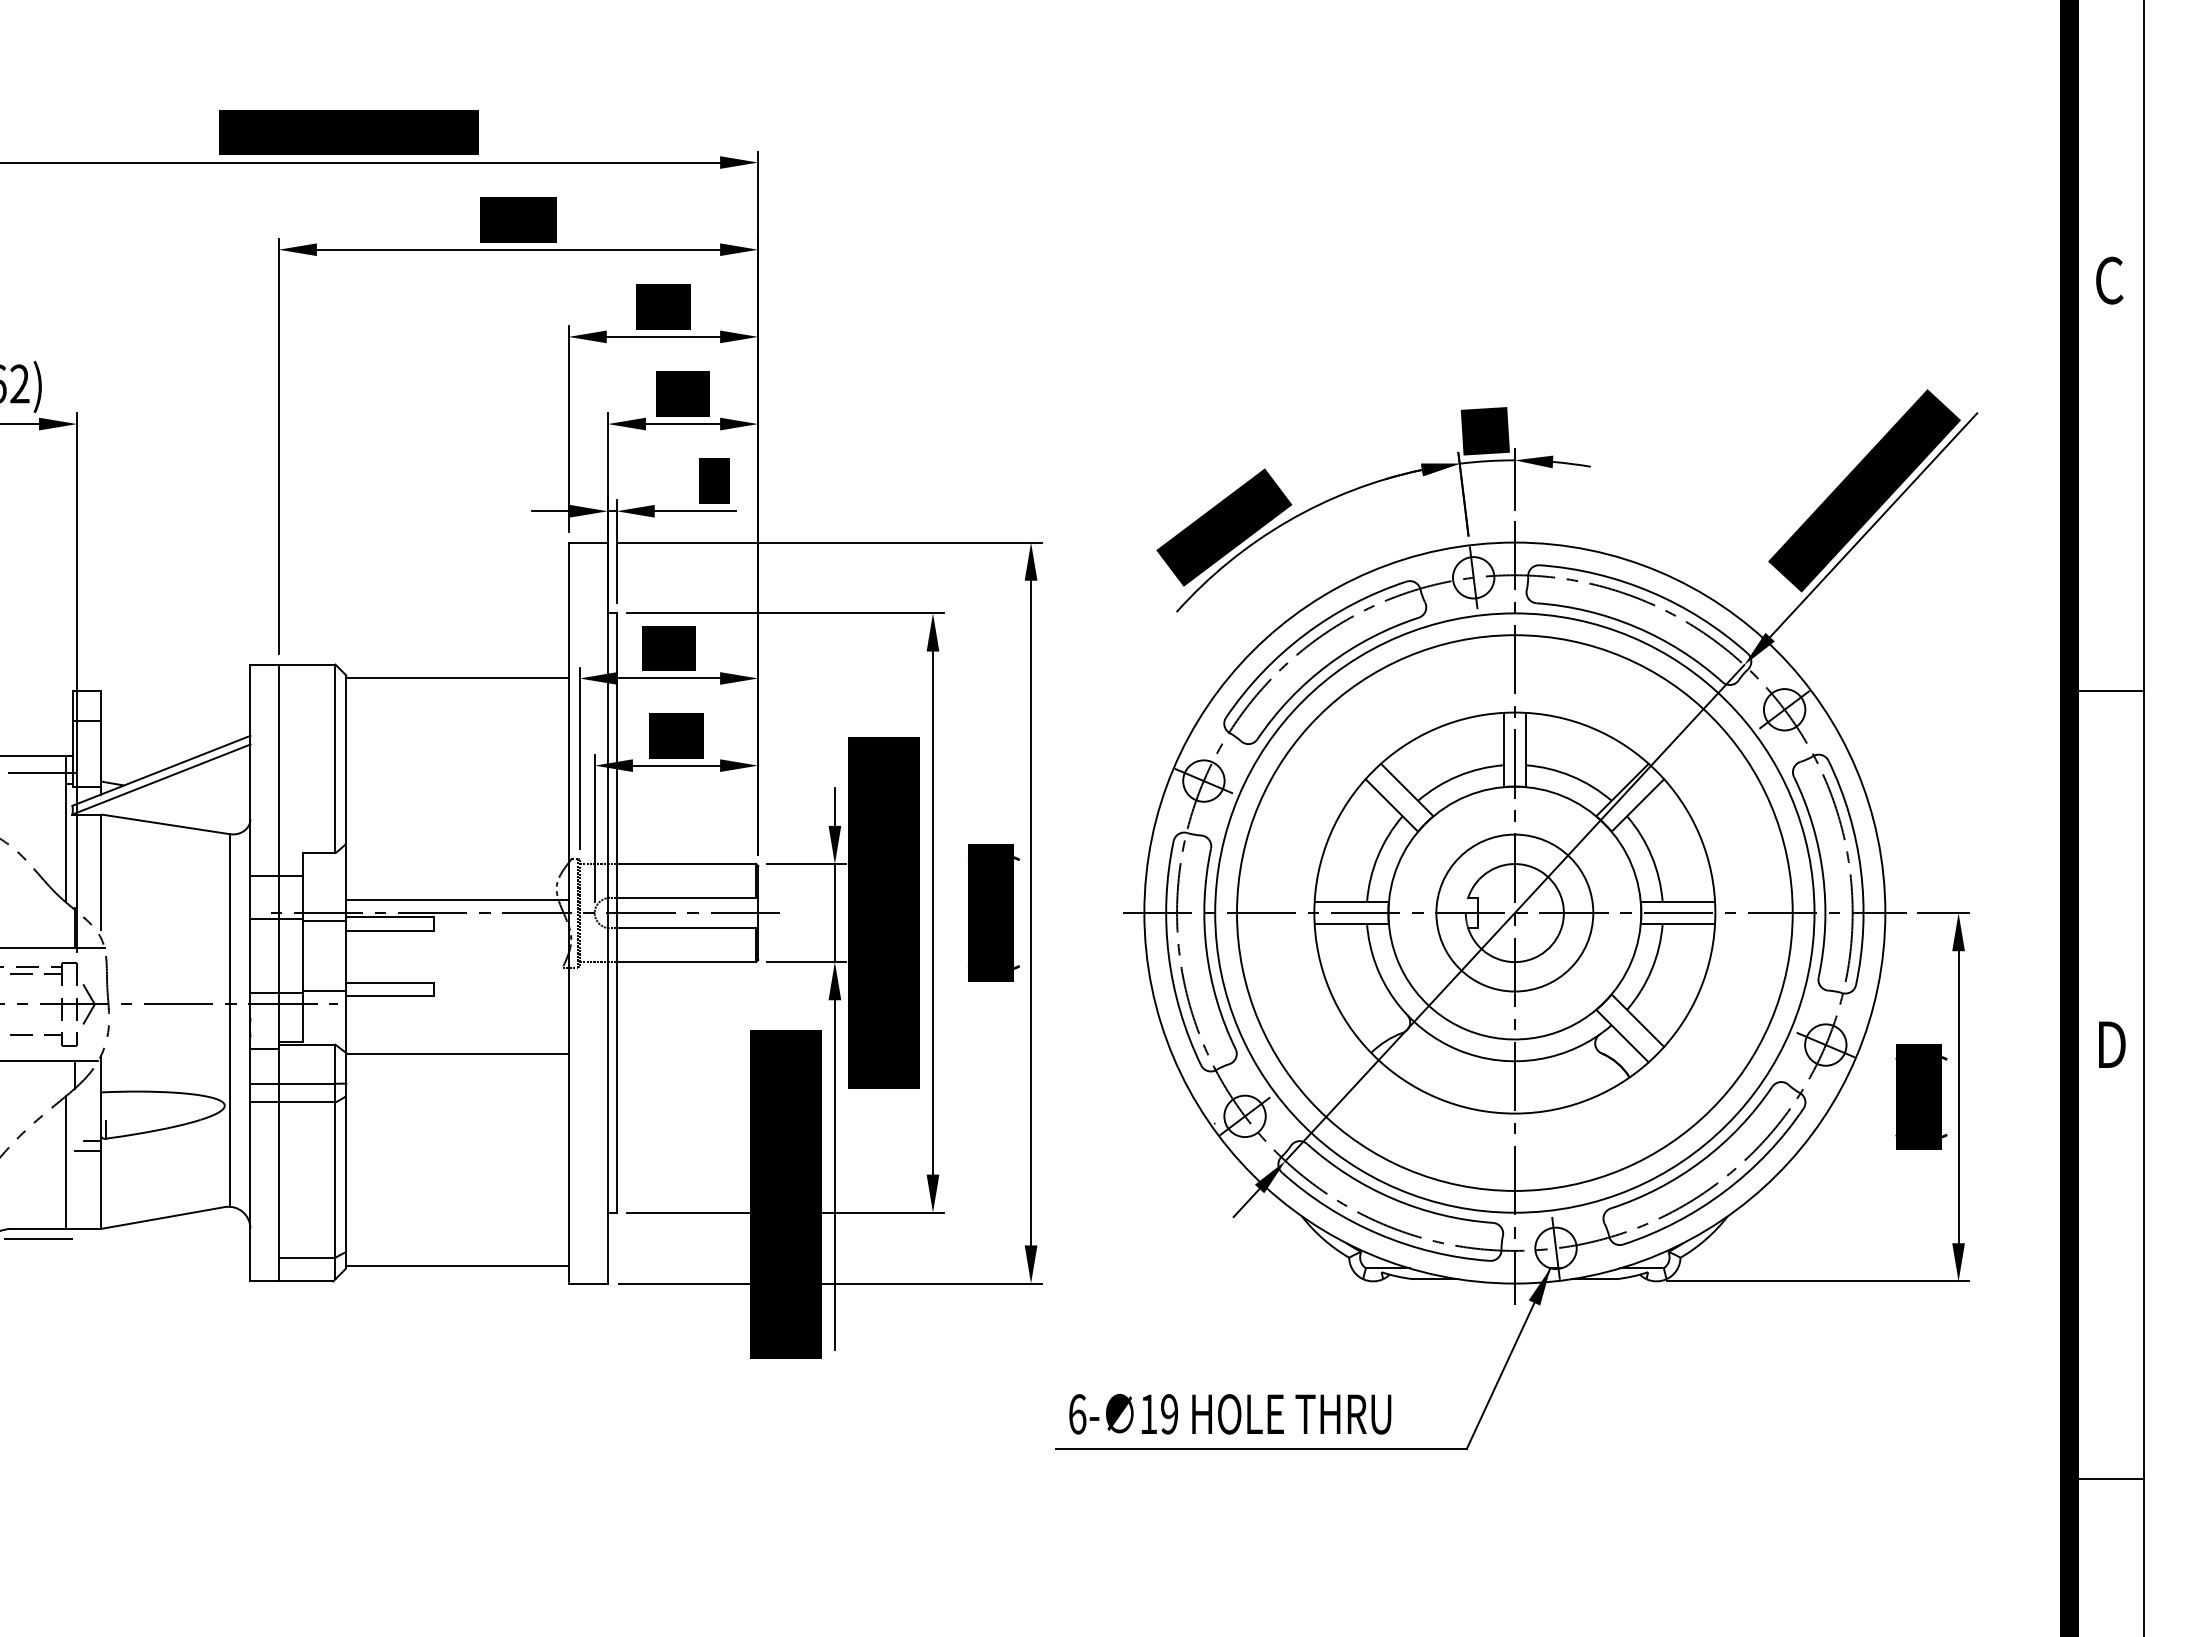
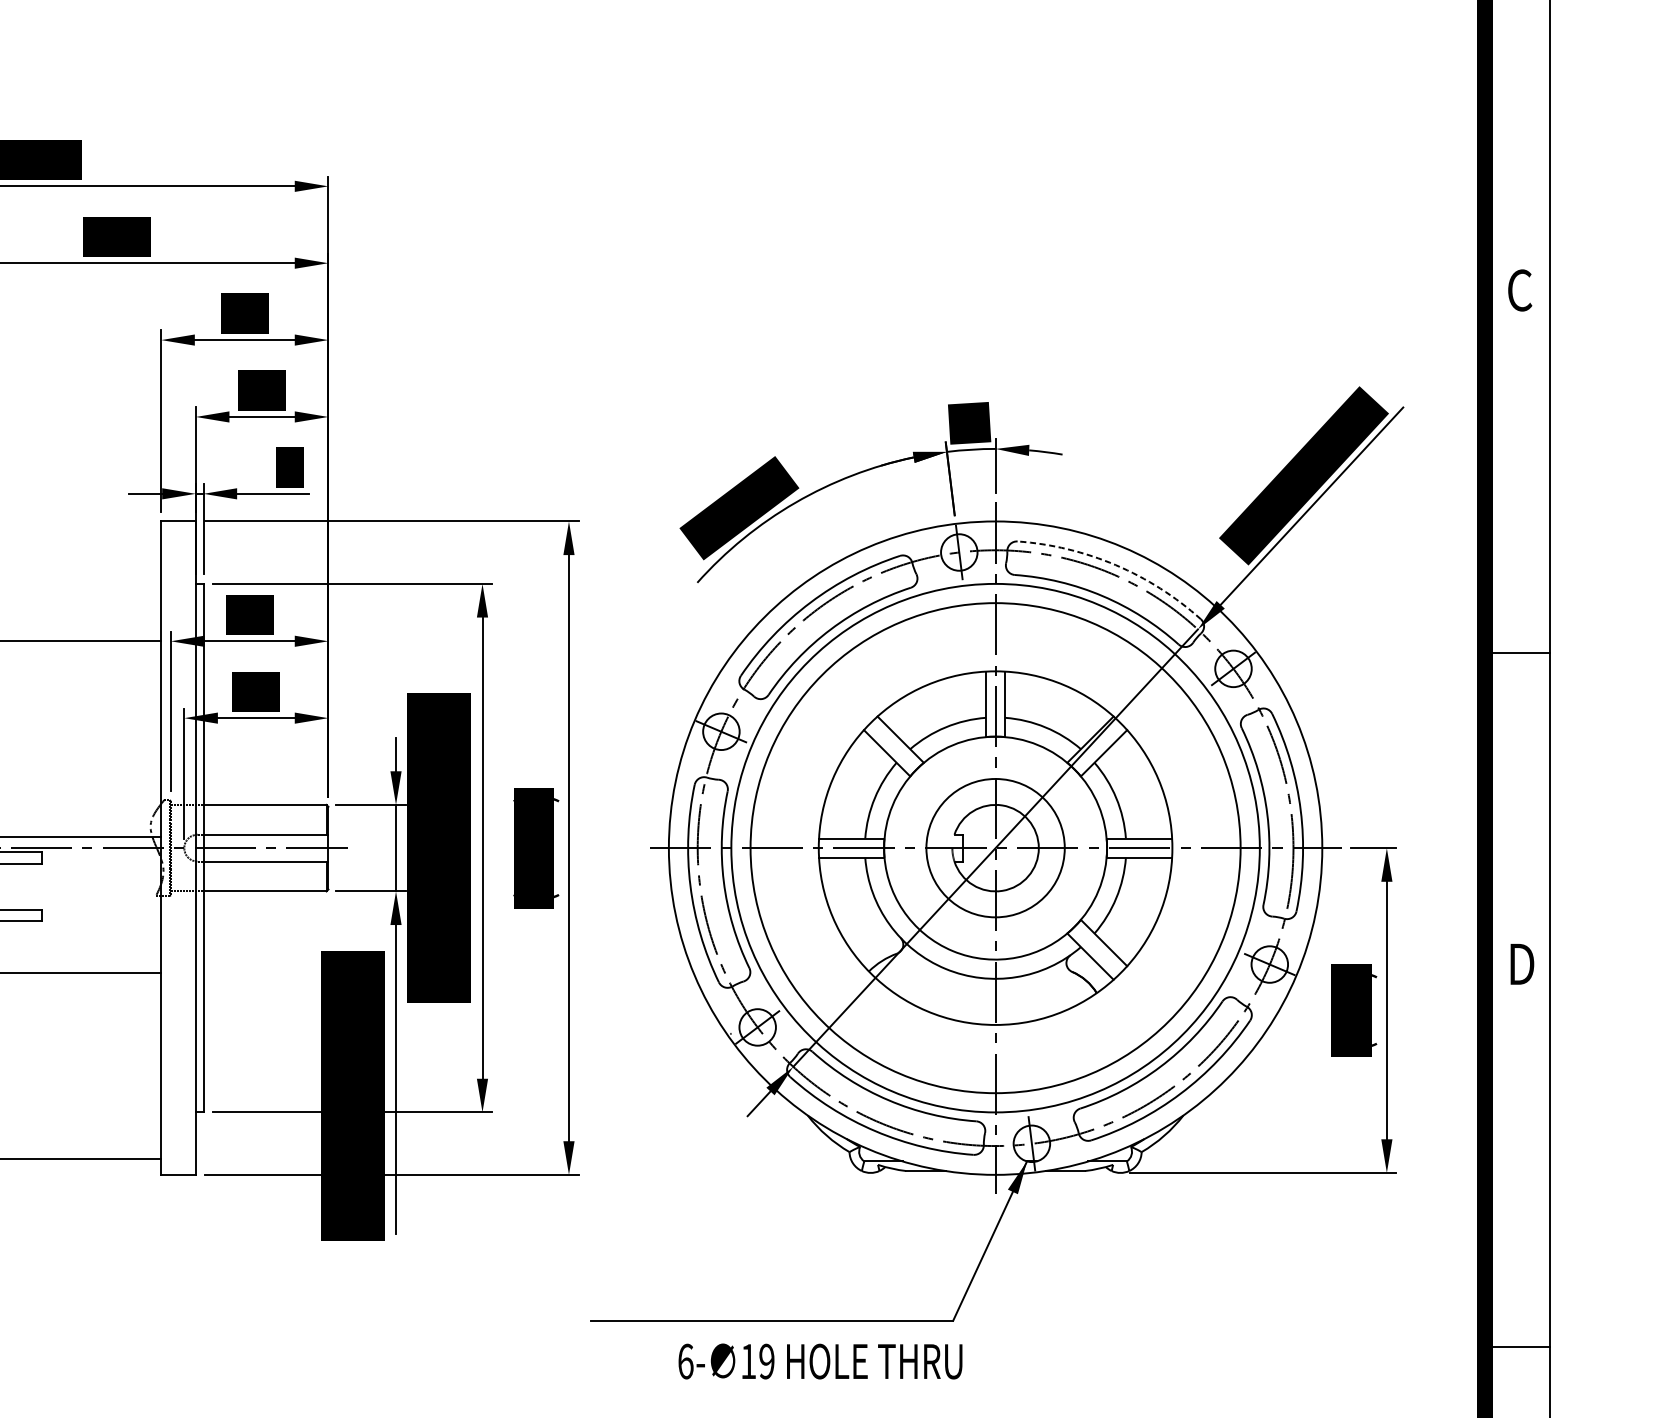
arc: (1651, 592) -> (1116, 565), solid -> dashed
text: (1230, 1413) -> (820, 1360), moved

